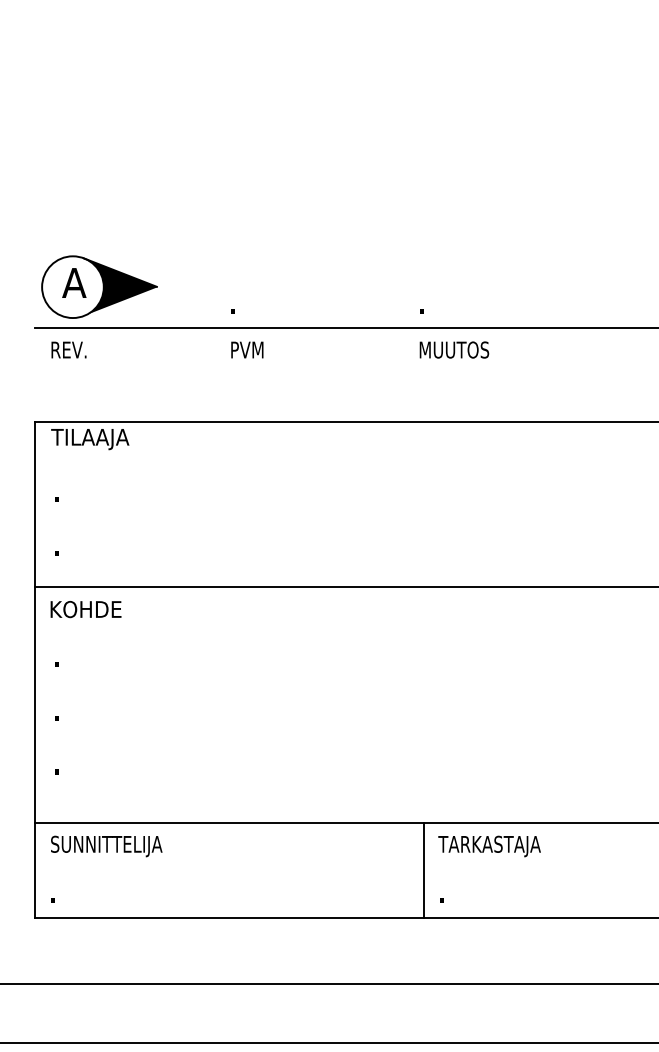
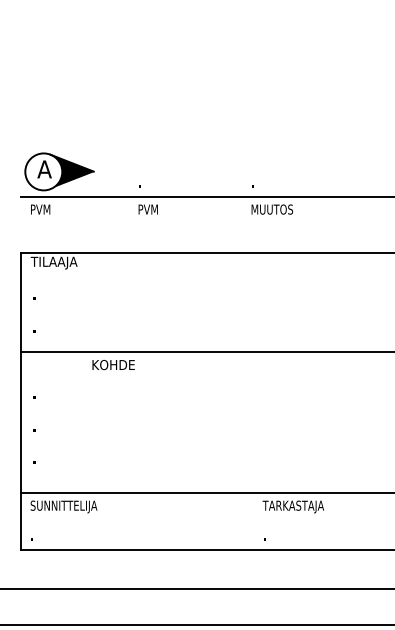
text: (69, 349) -> (41, 209), REV. -> PVM
text: (85, 610) -> (113, 365), moved
line: (422, 869) -> (253, 520), removed

